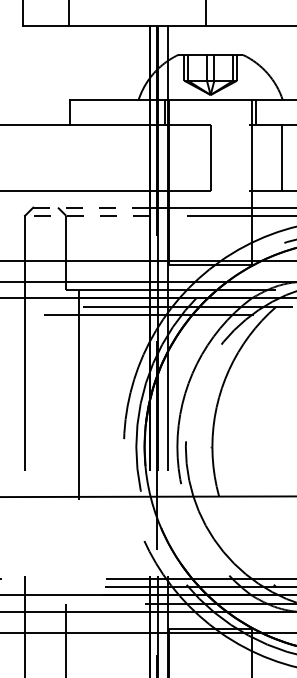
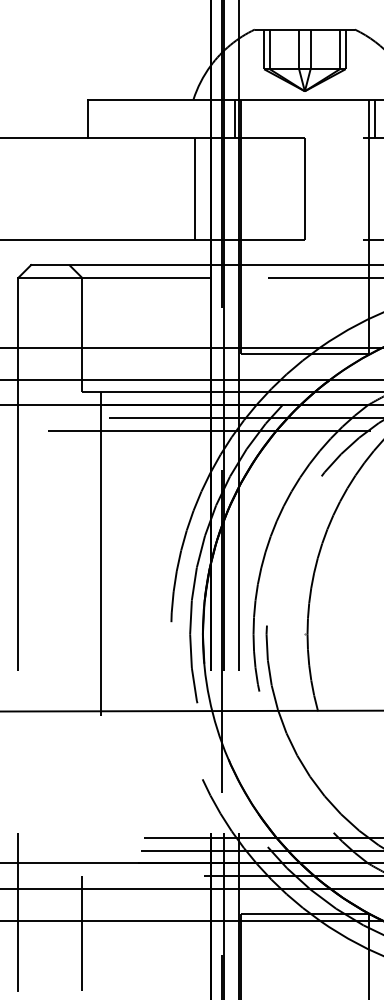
line: (139, 158) -> (195, 189), added
line: (91, 207) -> (121, 264), dashed -> solid
line: (86, 215) -> (113, 277), dashed -> solid

